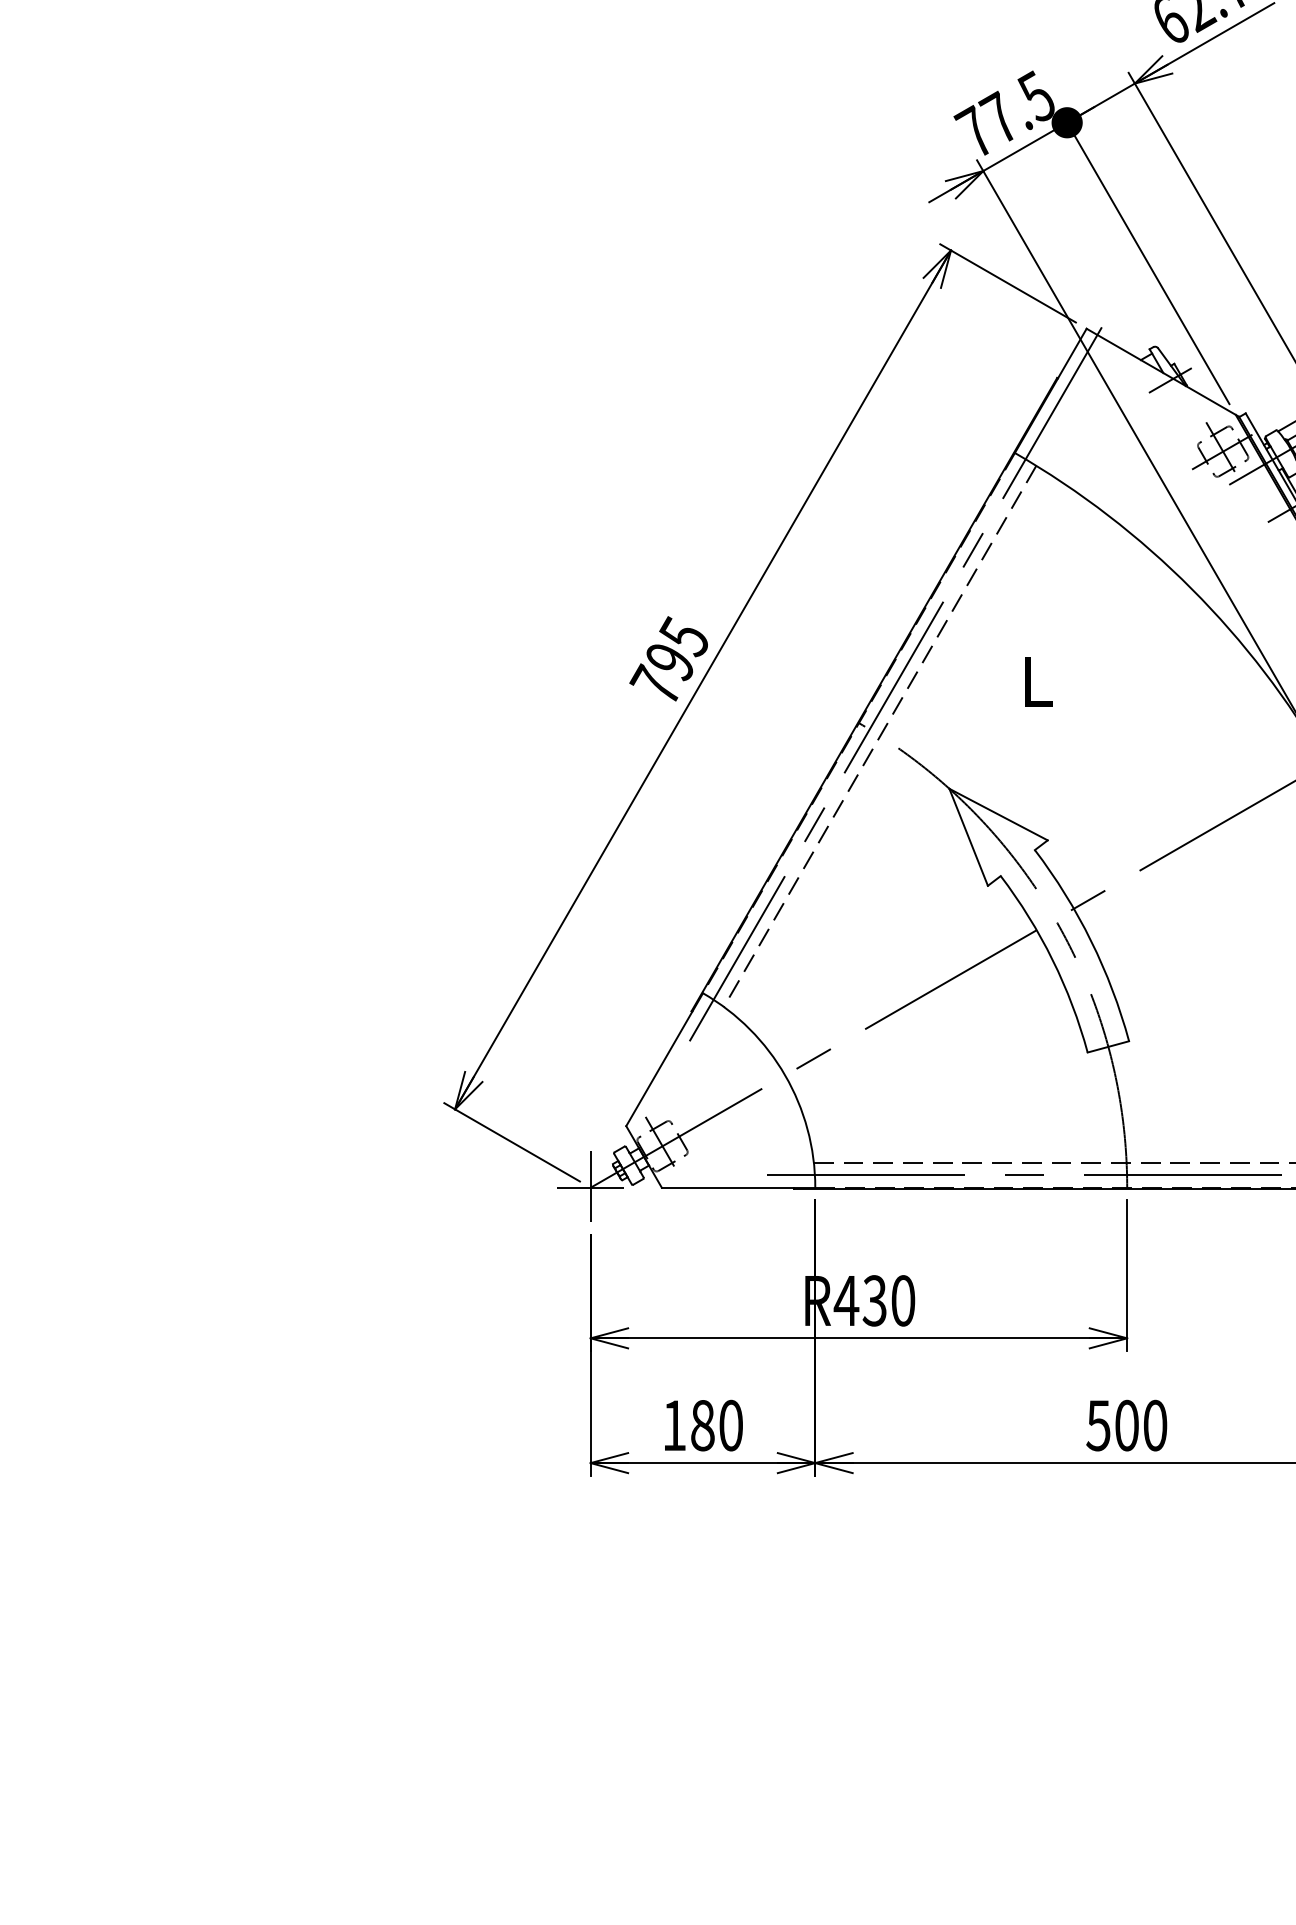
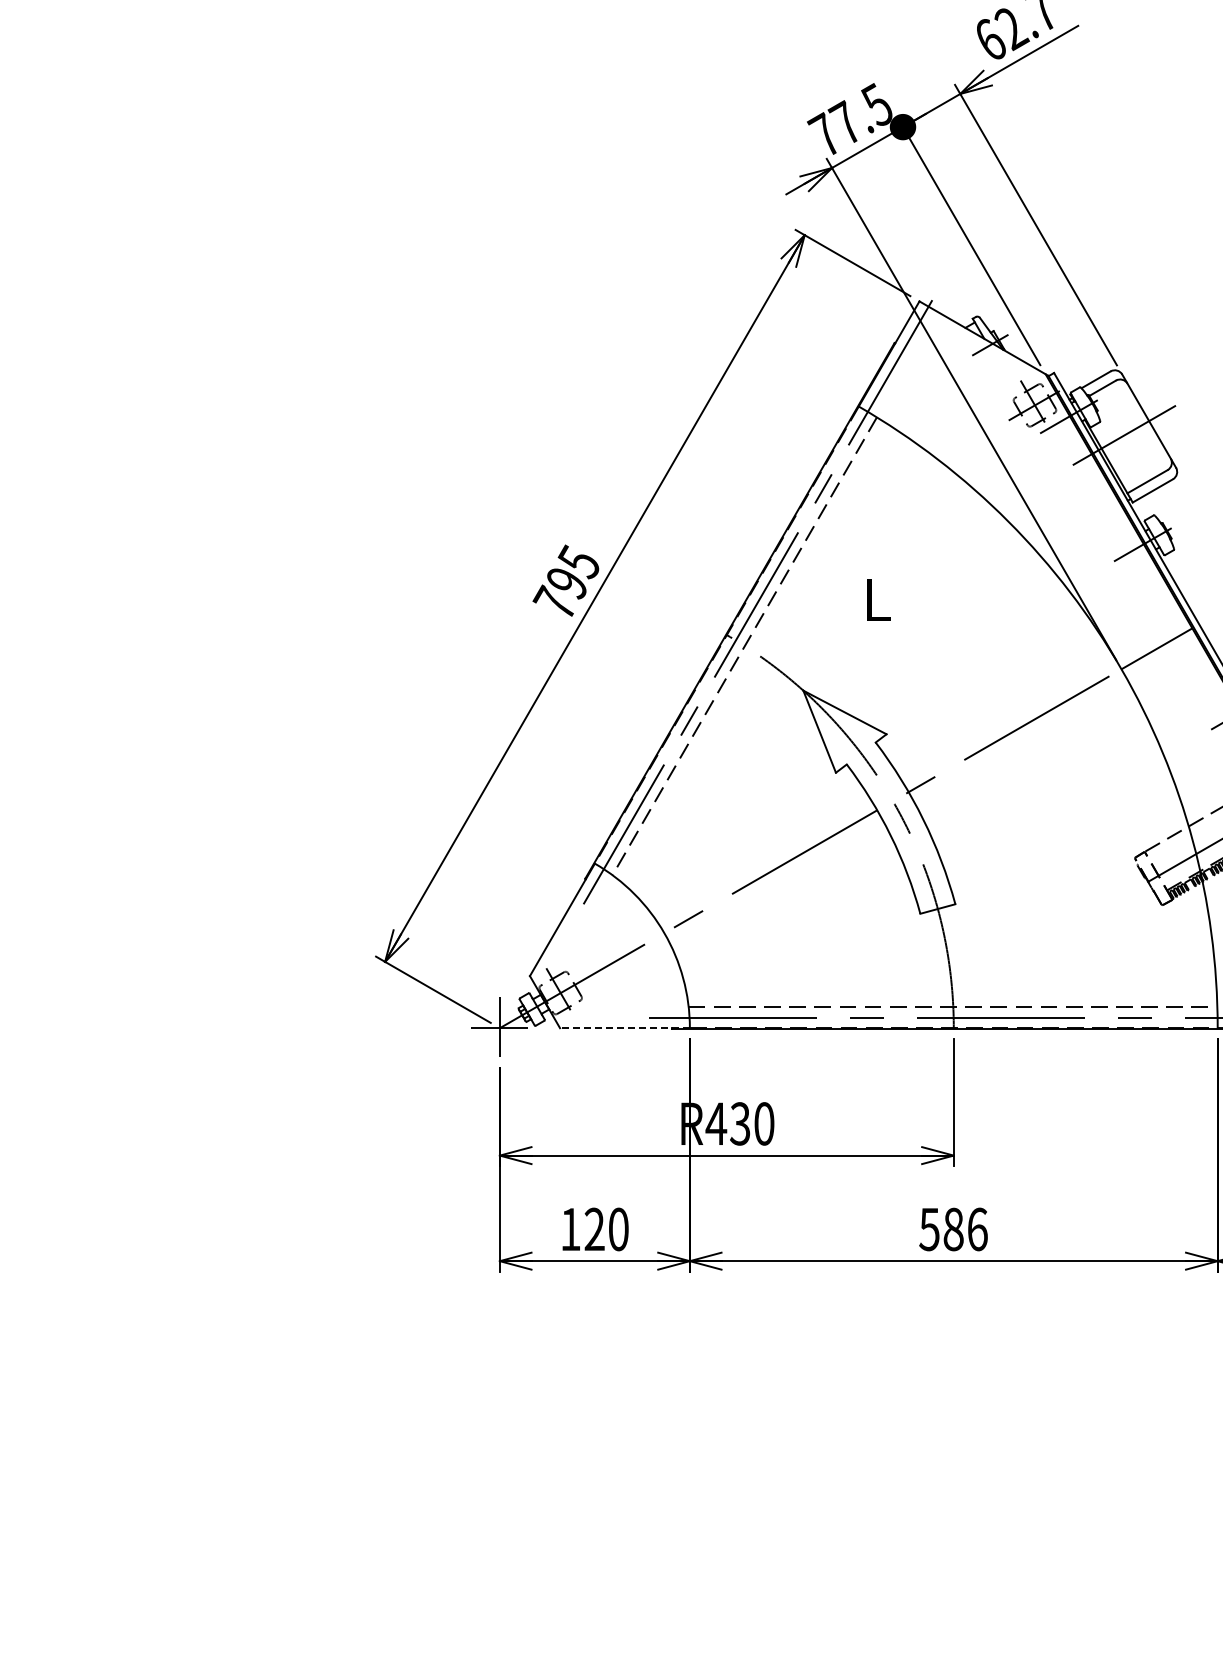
line: (738, 1188) -> (624, 1028), solid -> dashed
text: (702, 1425) -> (594, 1229), 180 -> 120
text: (1141, 1425) -> (965, 1229), 500 -> 586

